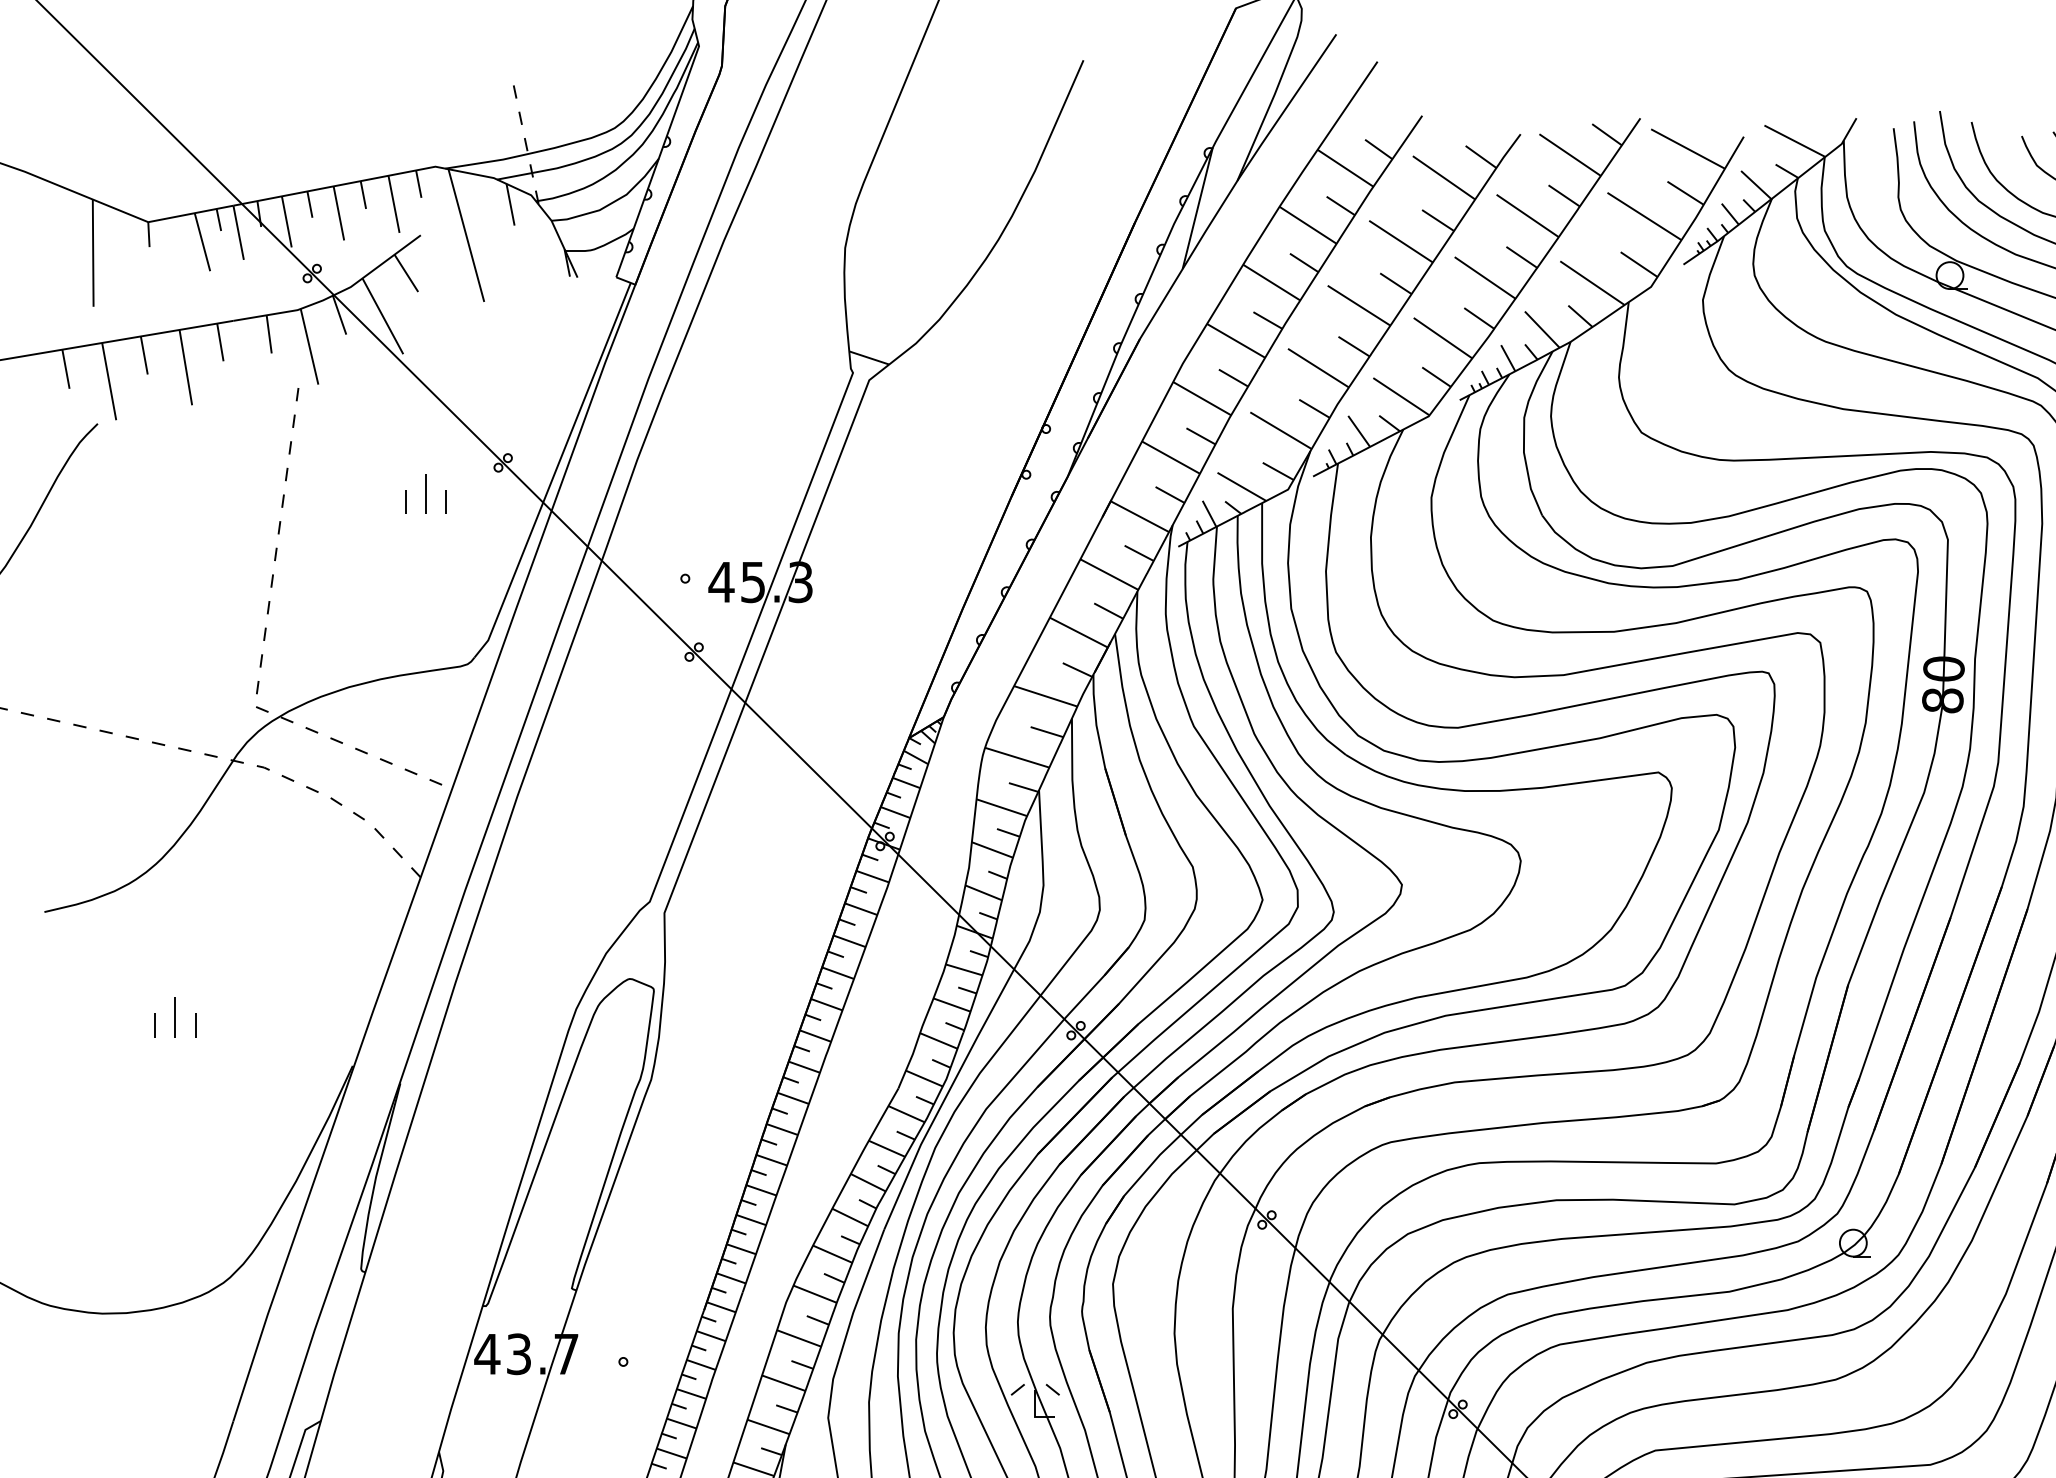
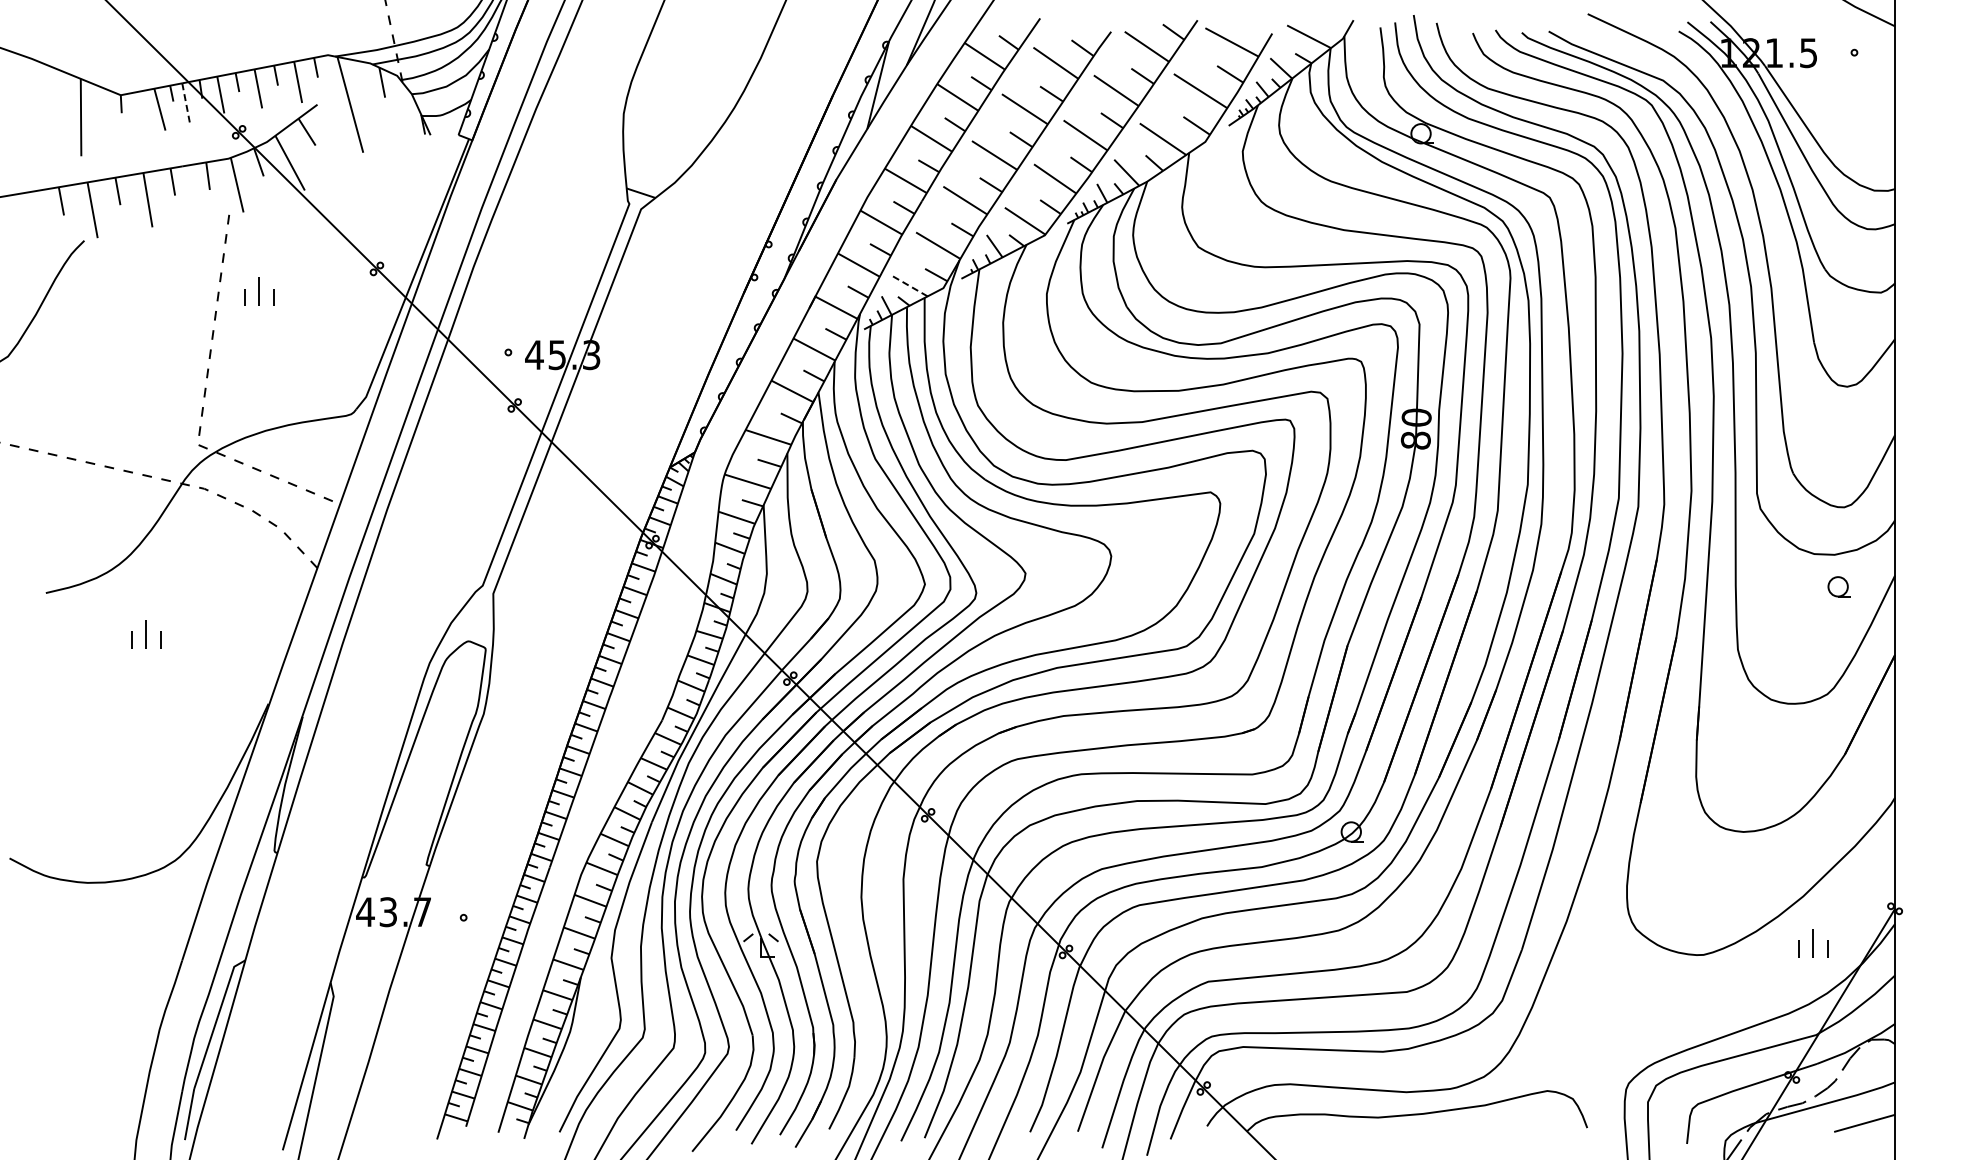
line: (239, 232) -> (186, 102), solid -> dashed
line: (1241, 487) -> (909, 286), solid -> dashed
part: (426, 494) -> (259, 291), moved
part: (175, 1017) -> (146, 634), moved

